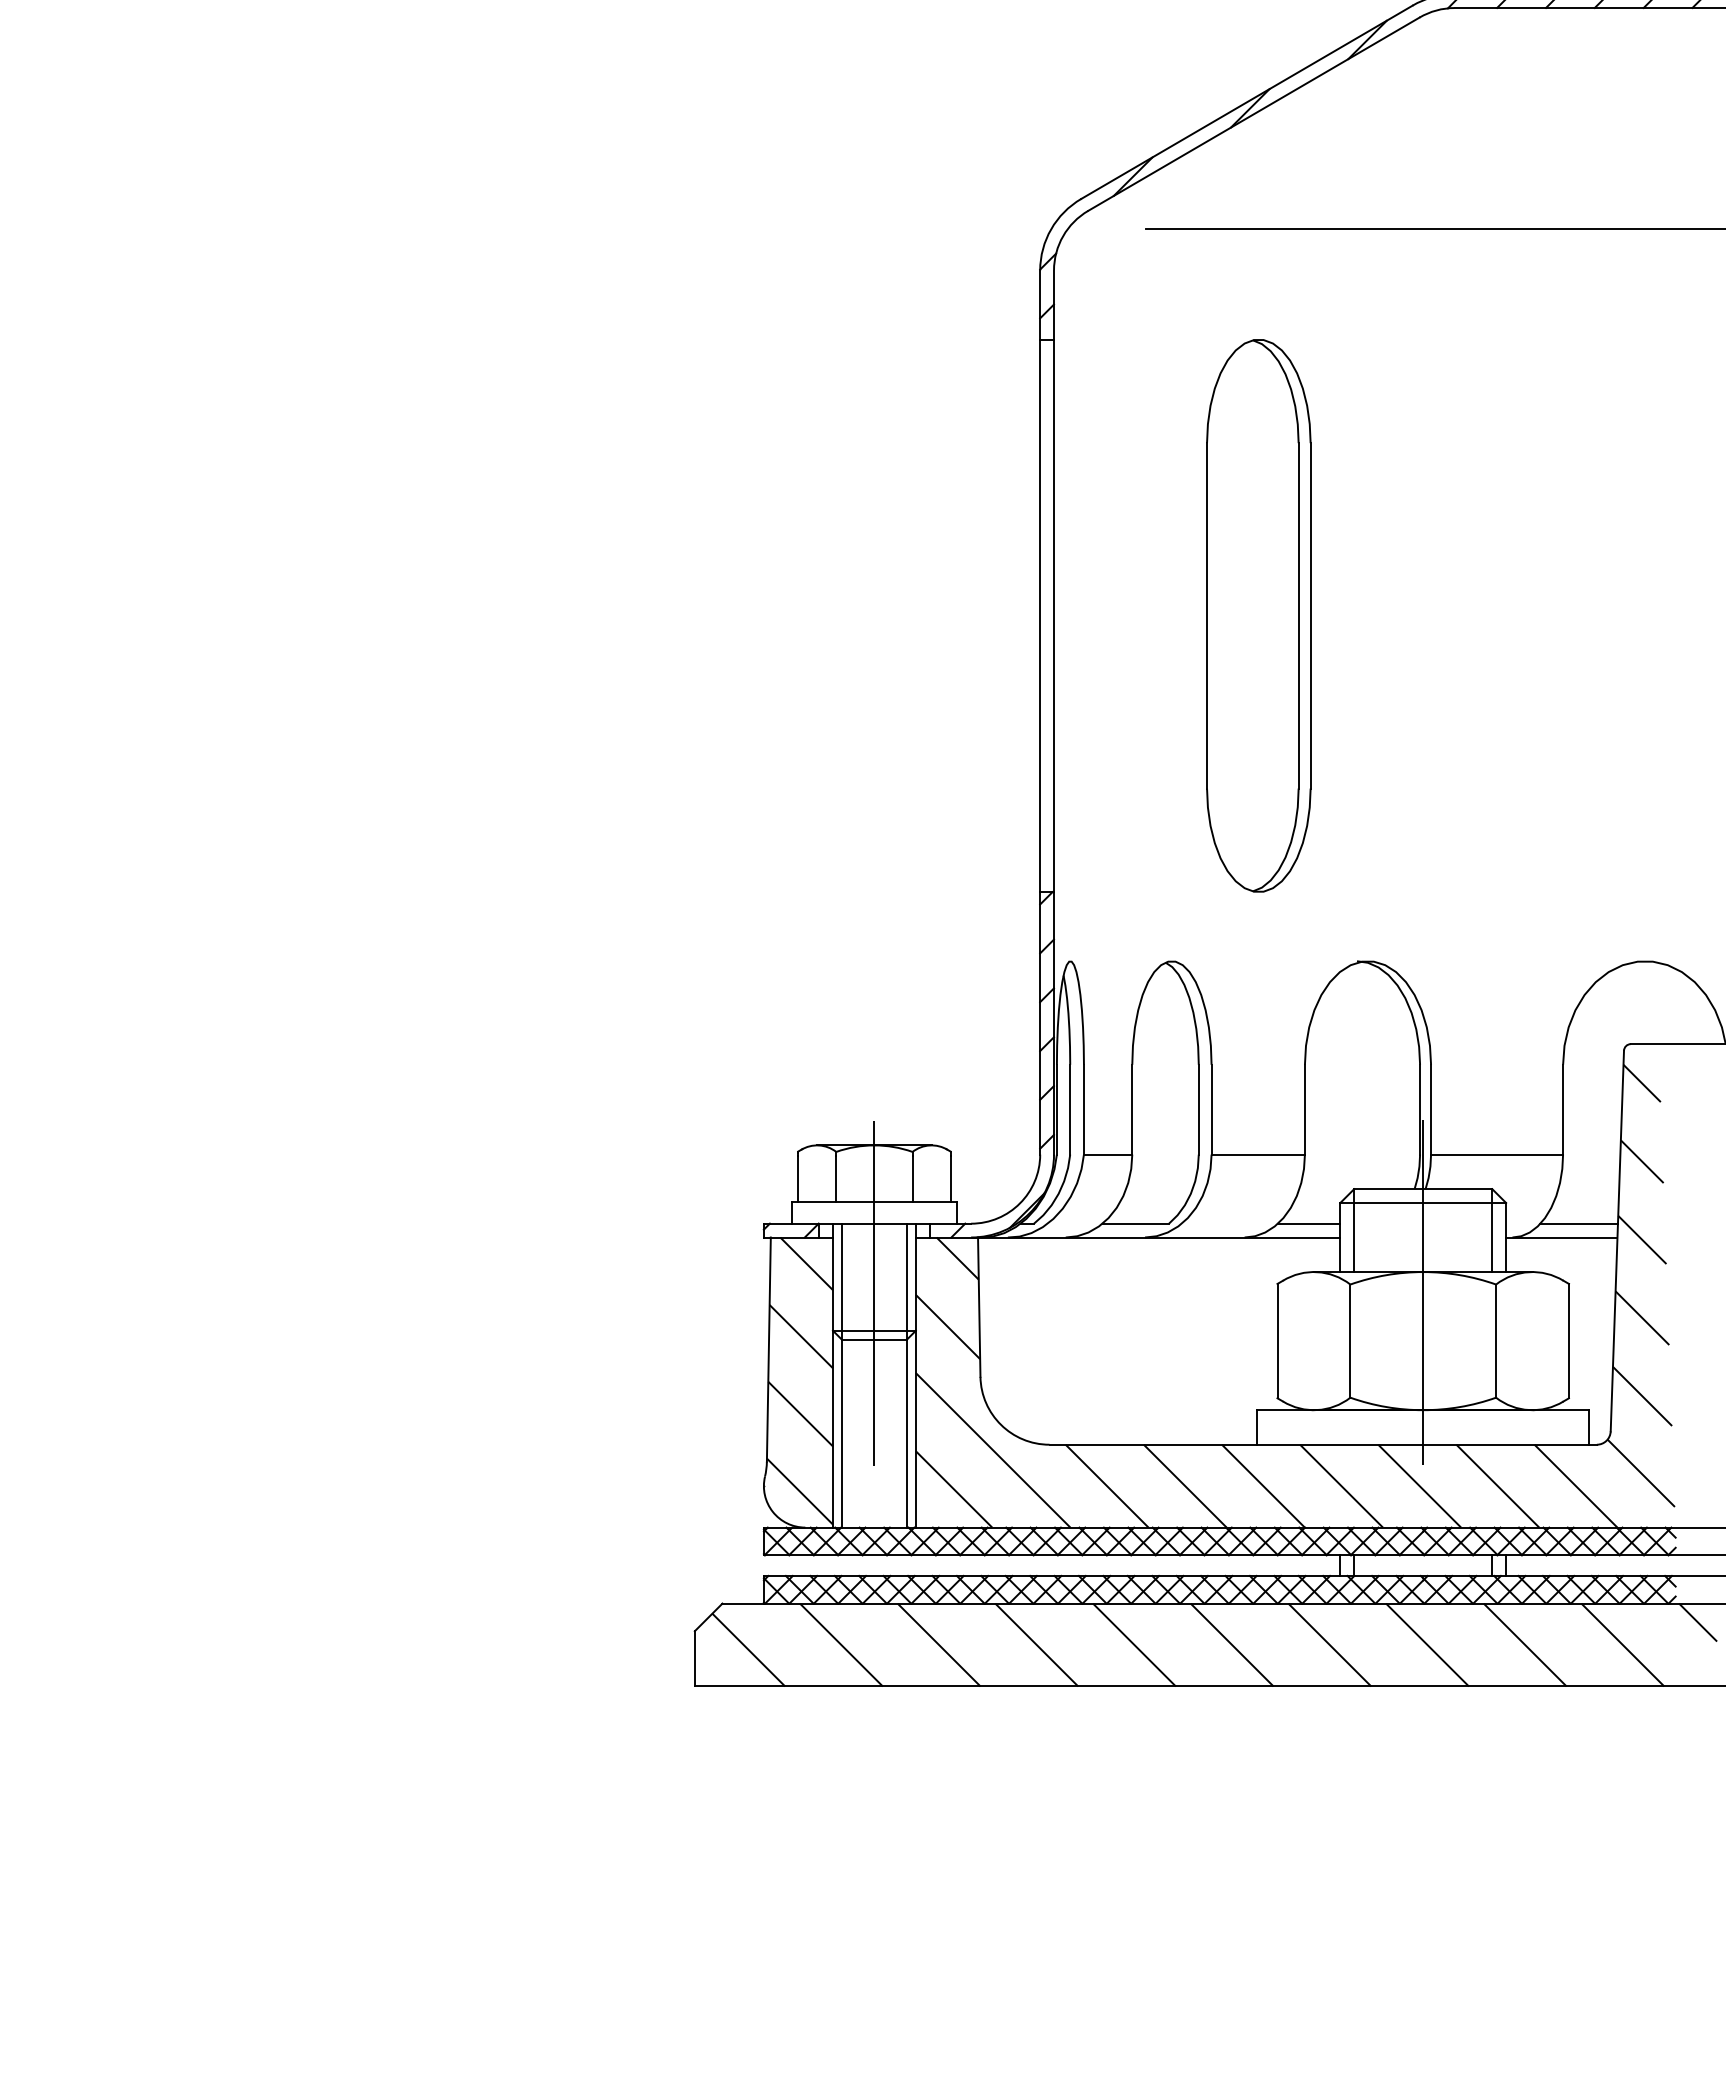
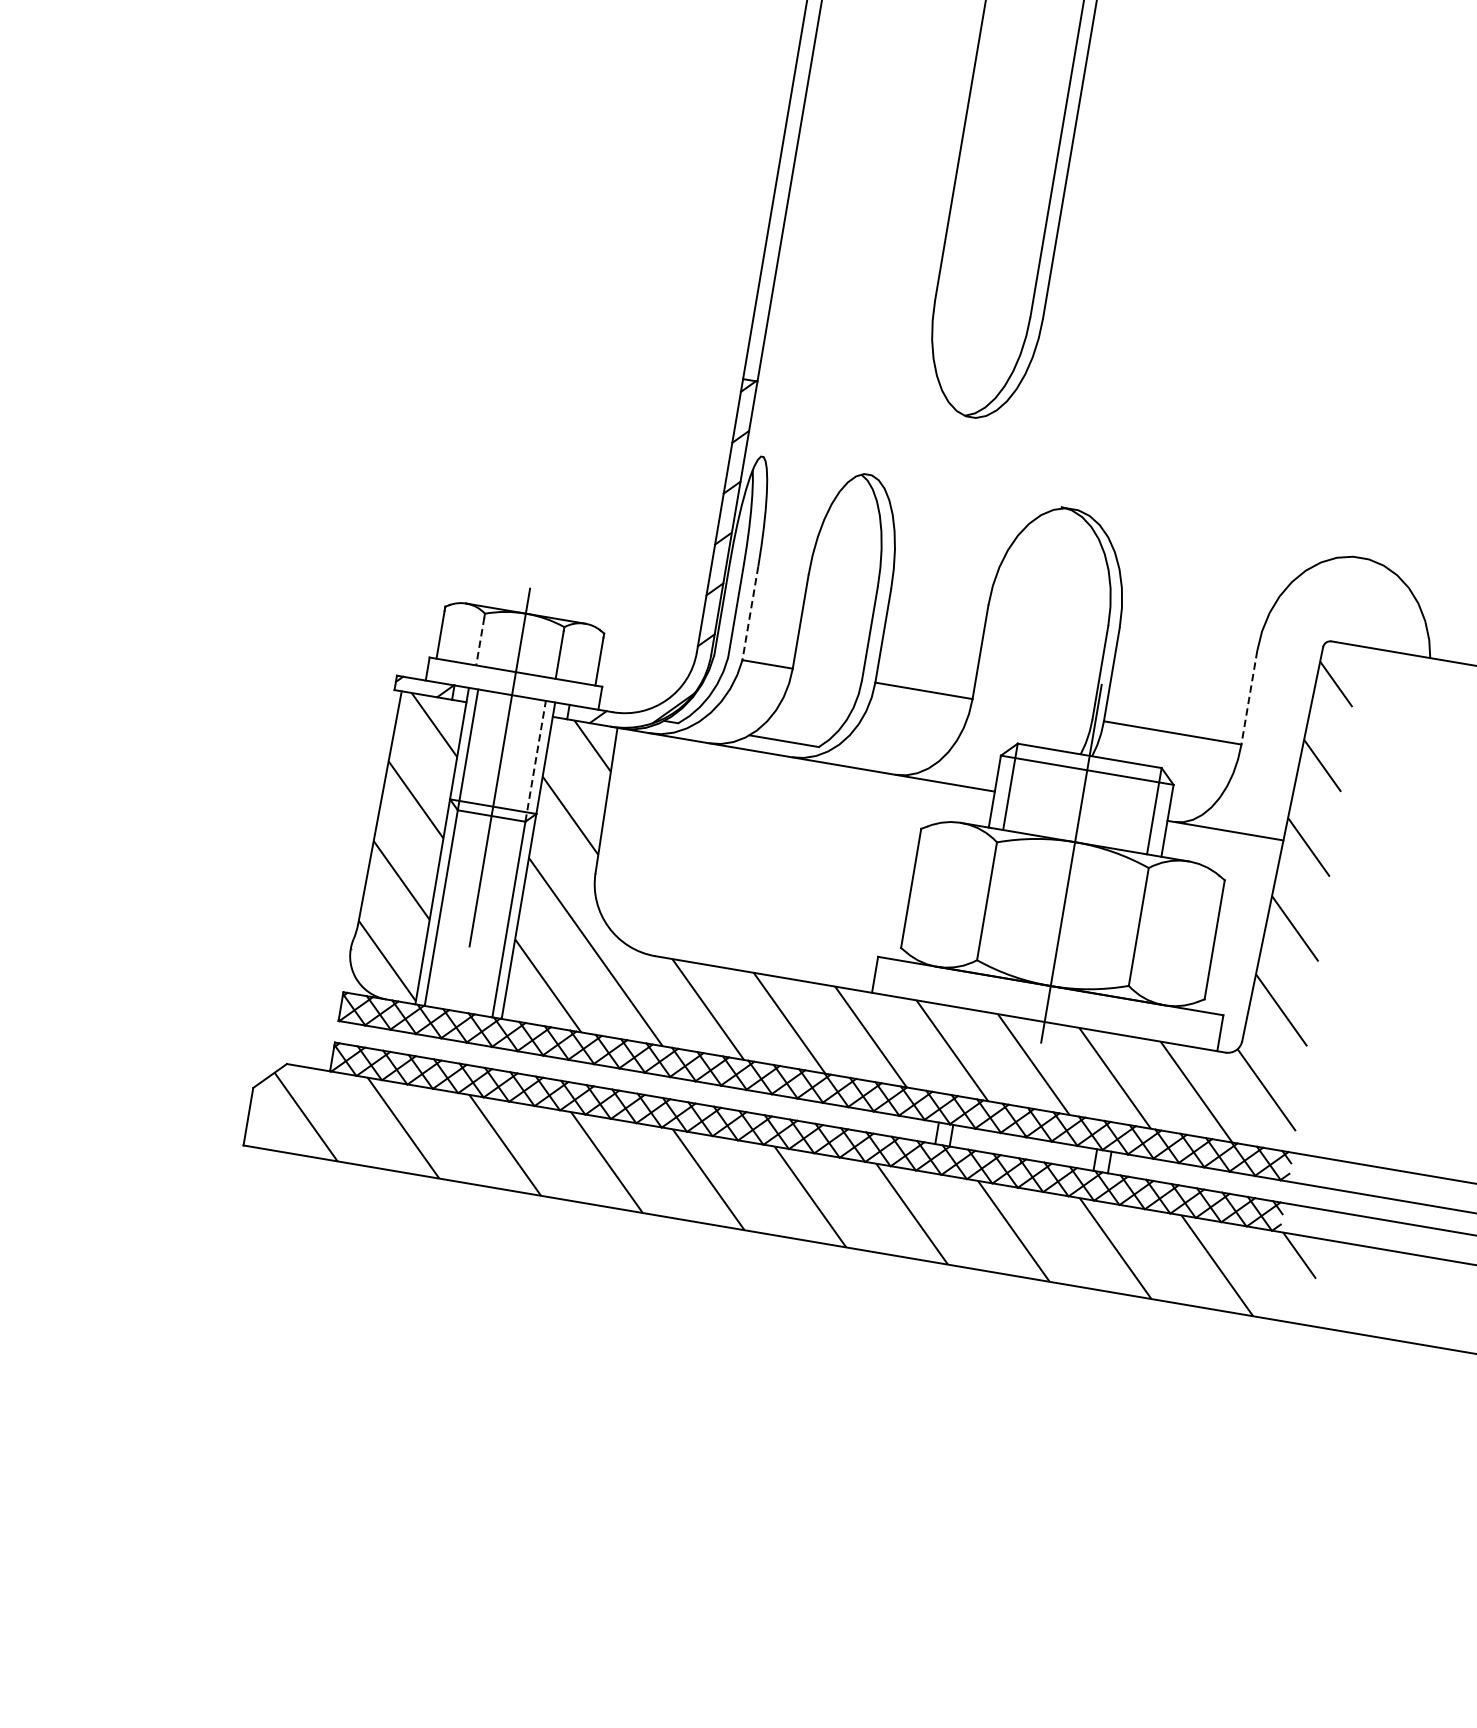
line: (1083, 1109) -> (749, 613), solid -> dashed
line: (1563, 1109) -> (1249, 697), solid -> dashed
line: (836, 1178) -> (480, 641), solid -> dashed
line: (1308, 1223) -> (964, 771), removed
line: (1578, 1223) -> (1245, 818), removed
line: (906, 1281) -> (535, 761), solid -> dashed

